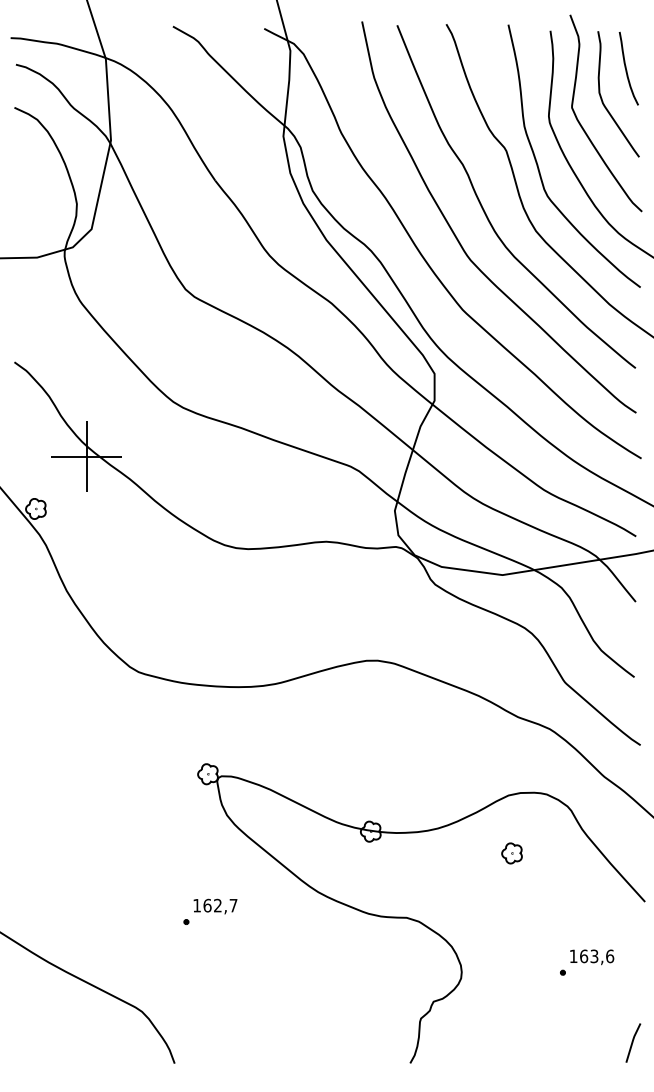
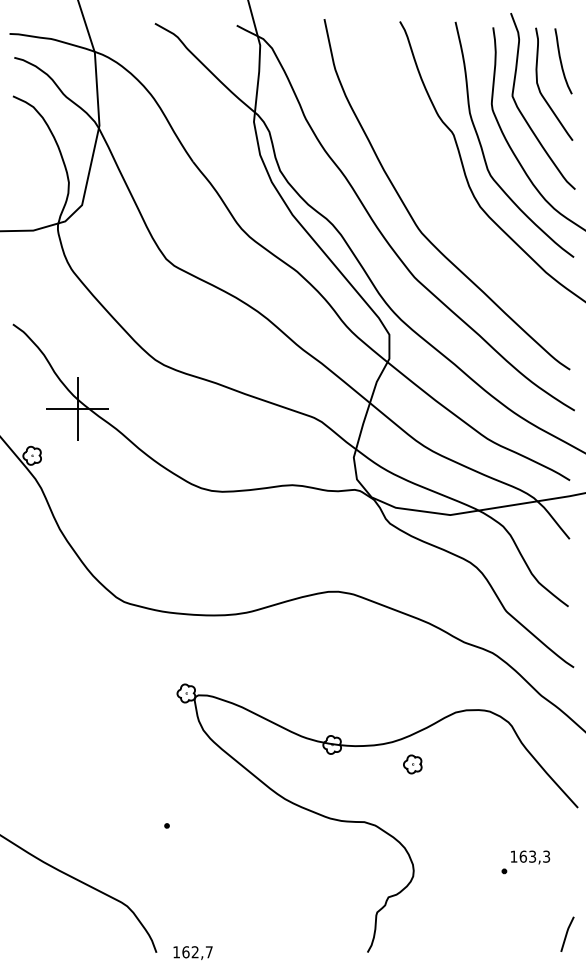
curve: (486, 212) -> (435, 190), removed
part: (511, 853) -> (412, 764), moved
text: (214, 905) -> (192, 952), moved
text: (609, 956) -> (546, 856), 163,6 -> 163,3

